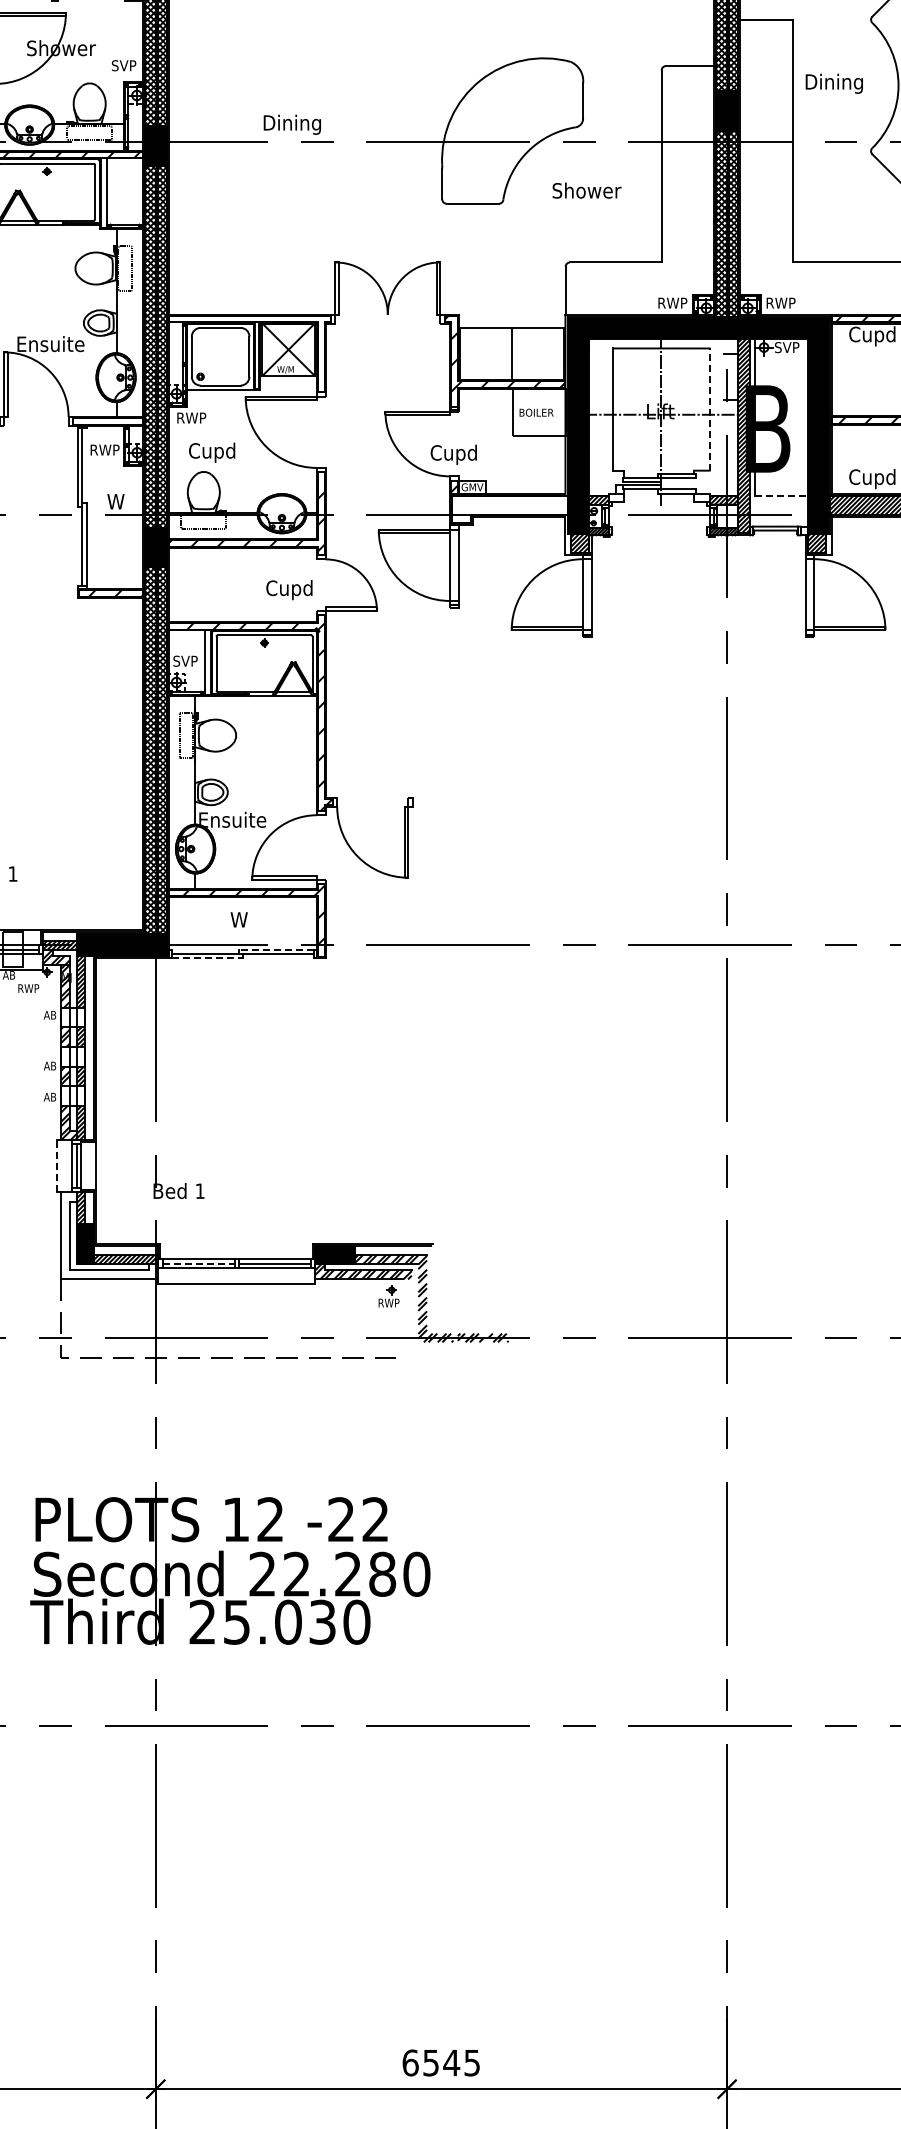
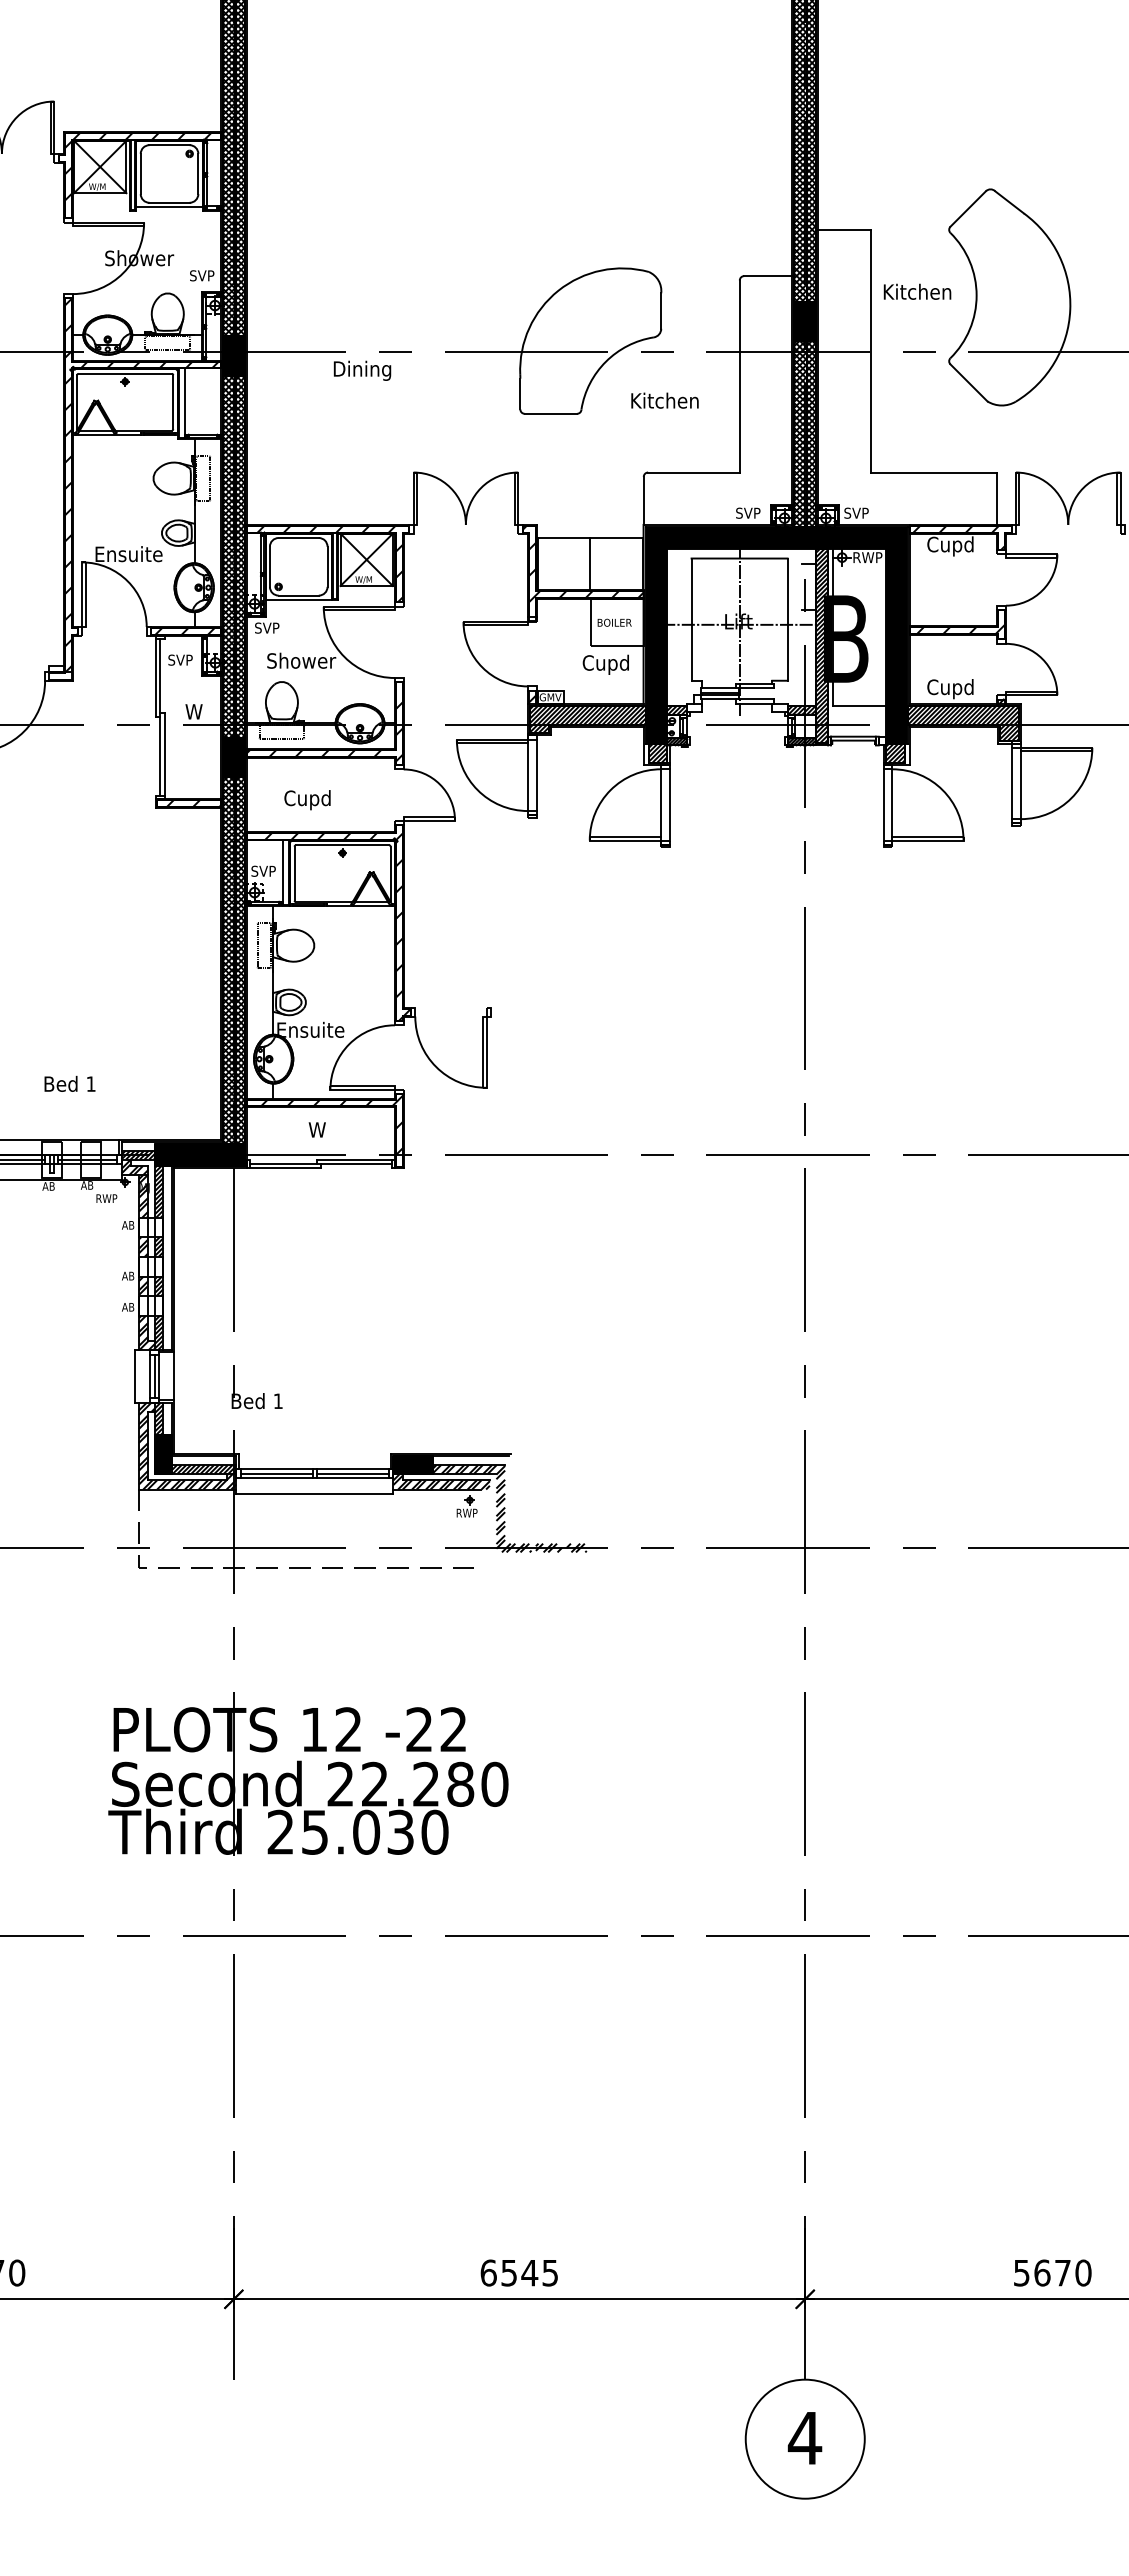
text: (840, 83) -> (918, 293), Dining -> Kitchen
text: (292, 124) -> (362, 370), moved
text: (586, 190) -> (664, 400), Shower -> Kitchen
text: (672, 302) -> (750, 512), RWP -> SVP
text: (780, 302) -> (858, 512), RWP -> SVP
text: (789, 347) -> (867, 557), SVP -> RWP
hatch: (251, 354) -> (329, 564), added
line: (709, 409) -> (787, 619), dashed -> solid
text: (191, 417) -> (269, 627), RWP -> SVP
hatch: (106, 421) -> (184, 631), added
text: (104, 449) -> (182, 659), RWP -> SVP
text: (223, 452) -> (301, 662), Cupd -> Shower
text: (453, 454) -> (605, 664), moved
line: (782, 496) -> (860, 706), dashed -> solid
hatch: (509, 509) -> (587, 719), added
text: (289, 590) -> (307, 800), moved
line: (276, 949) -> (354, 1159), dashed -> solid
line: (207, 958) -> (285, 1168), dashed -> solid
line: (56, 1165) -> (134, 1375), dashed -> solid
hatch: (109, 1235) -> (187, 1445), added
line: (199, 1263) -> (277, 1473), dashed -> solid

